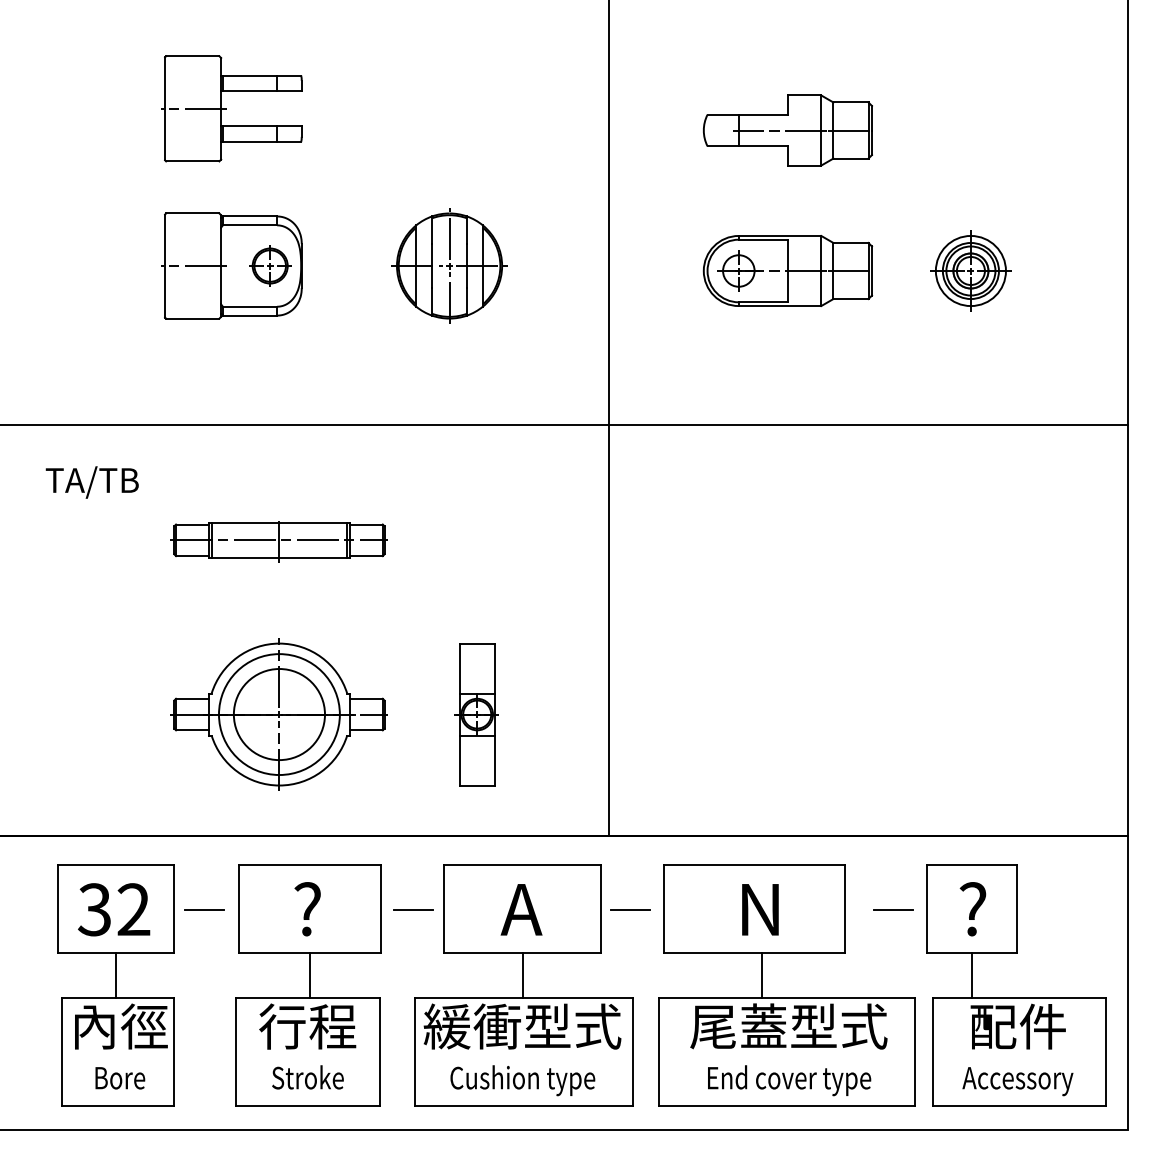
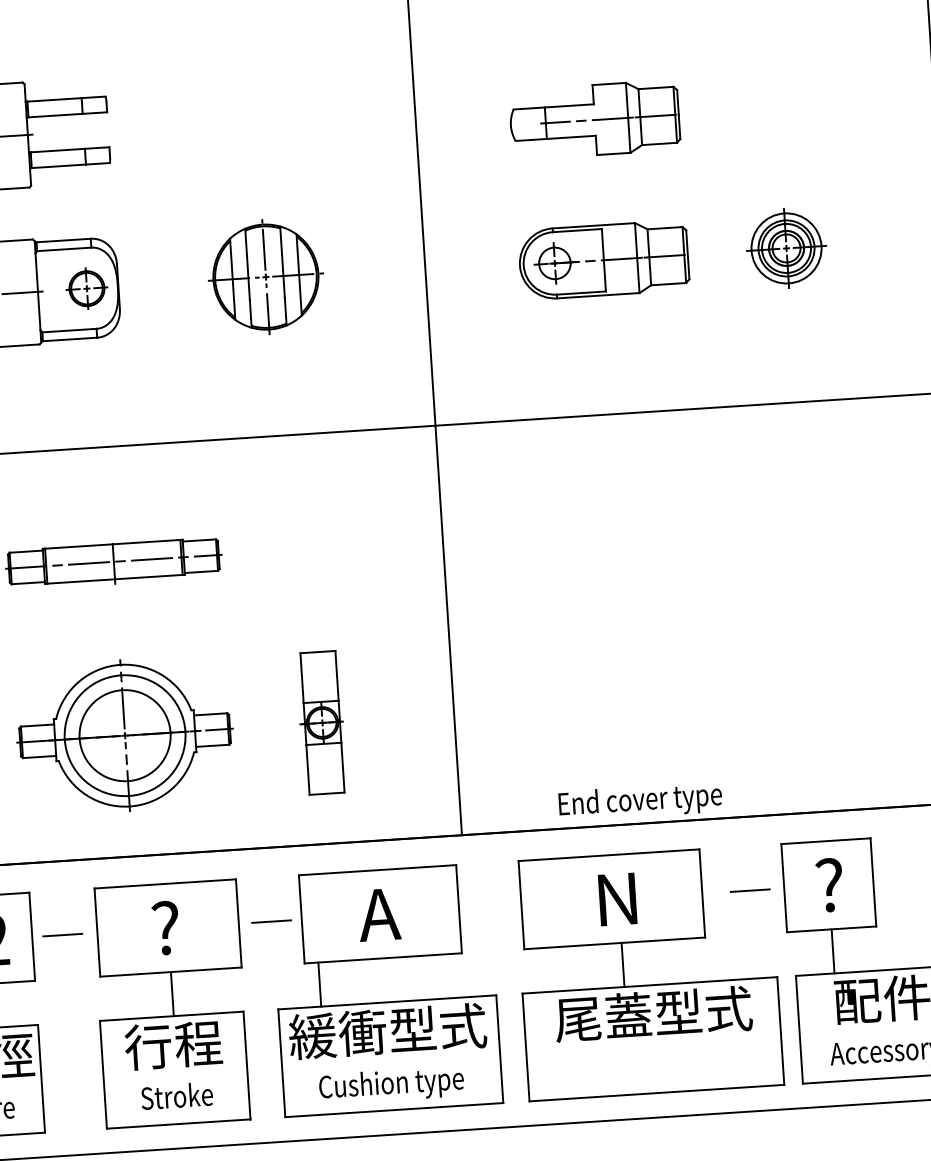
line: (629, 909) -> (487, 907), removed
line: (522, 975) -> (319, 984), moved
text: (789, 1080) -> (640, 801), moved

